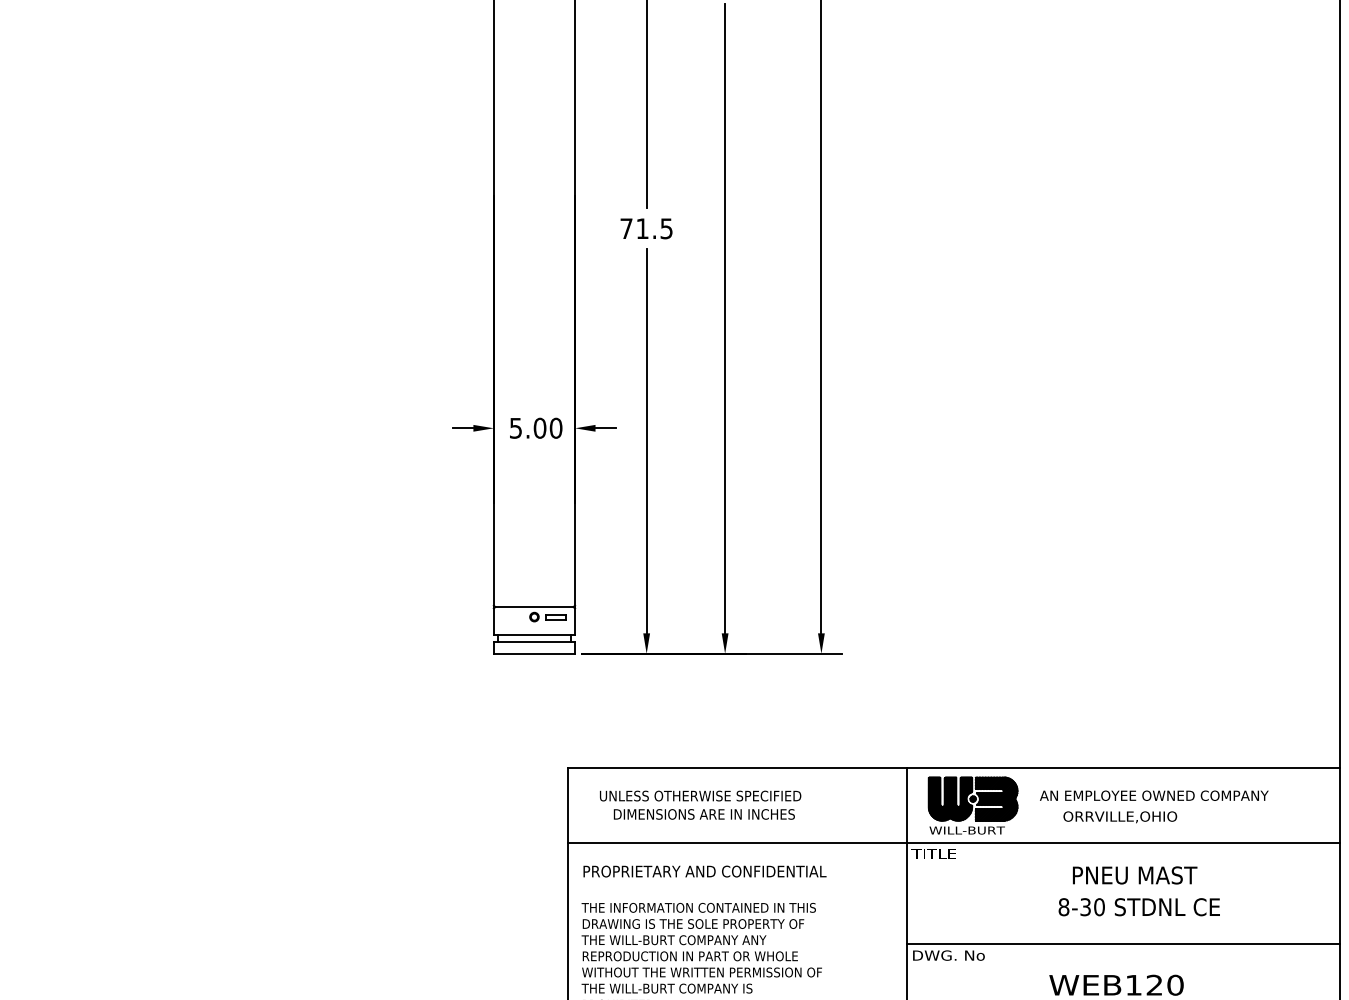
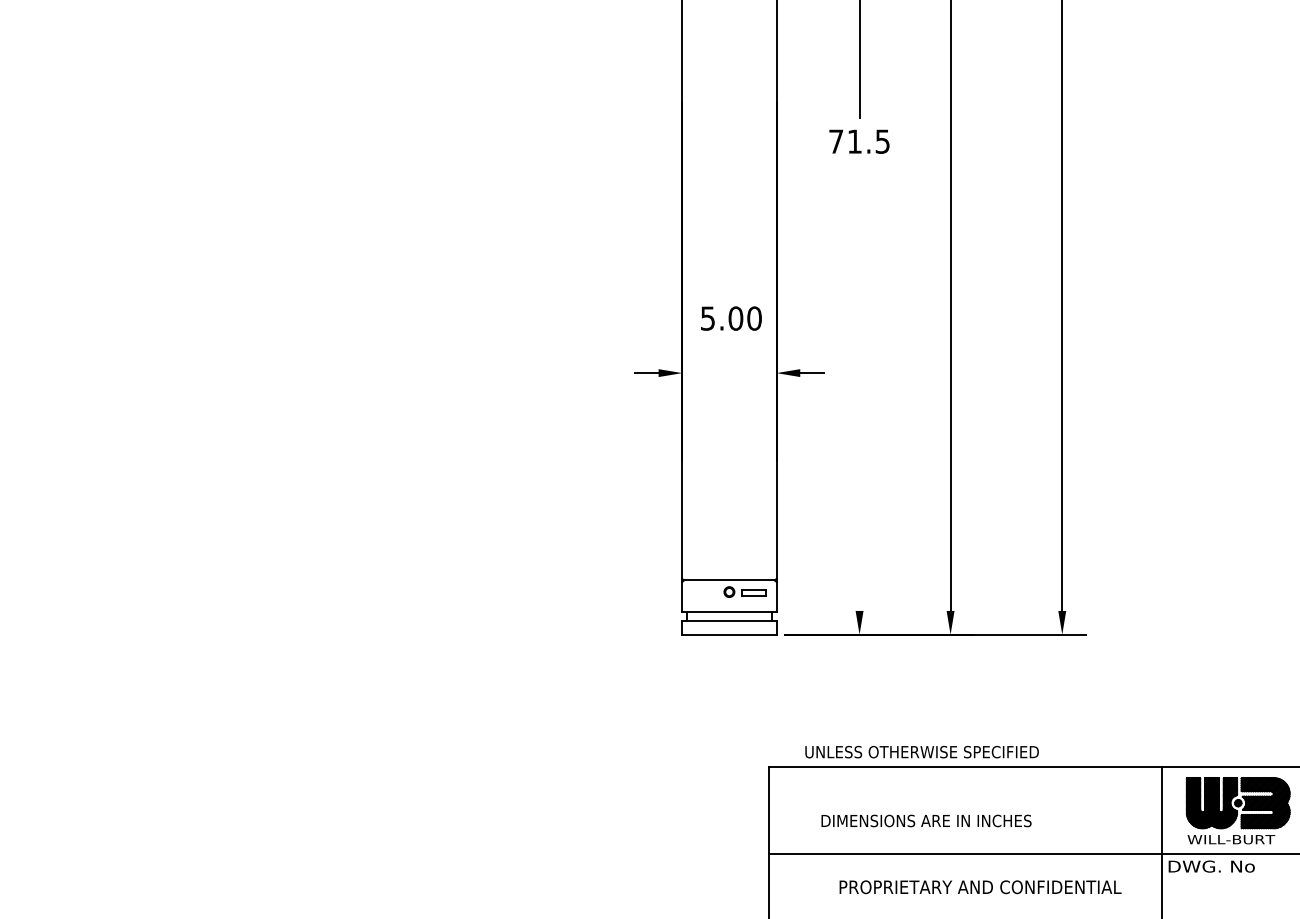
text: (536, 427) -> (731, 317), moved
line: (646, 441) -> (859, 388), removed
text: (700, 795) -> (922, 751), moved
text: (949, 853) -> (1210, 866), TITLE -> DWG. No
text: (704, 871) -> (980, 887), moved

